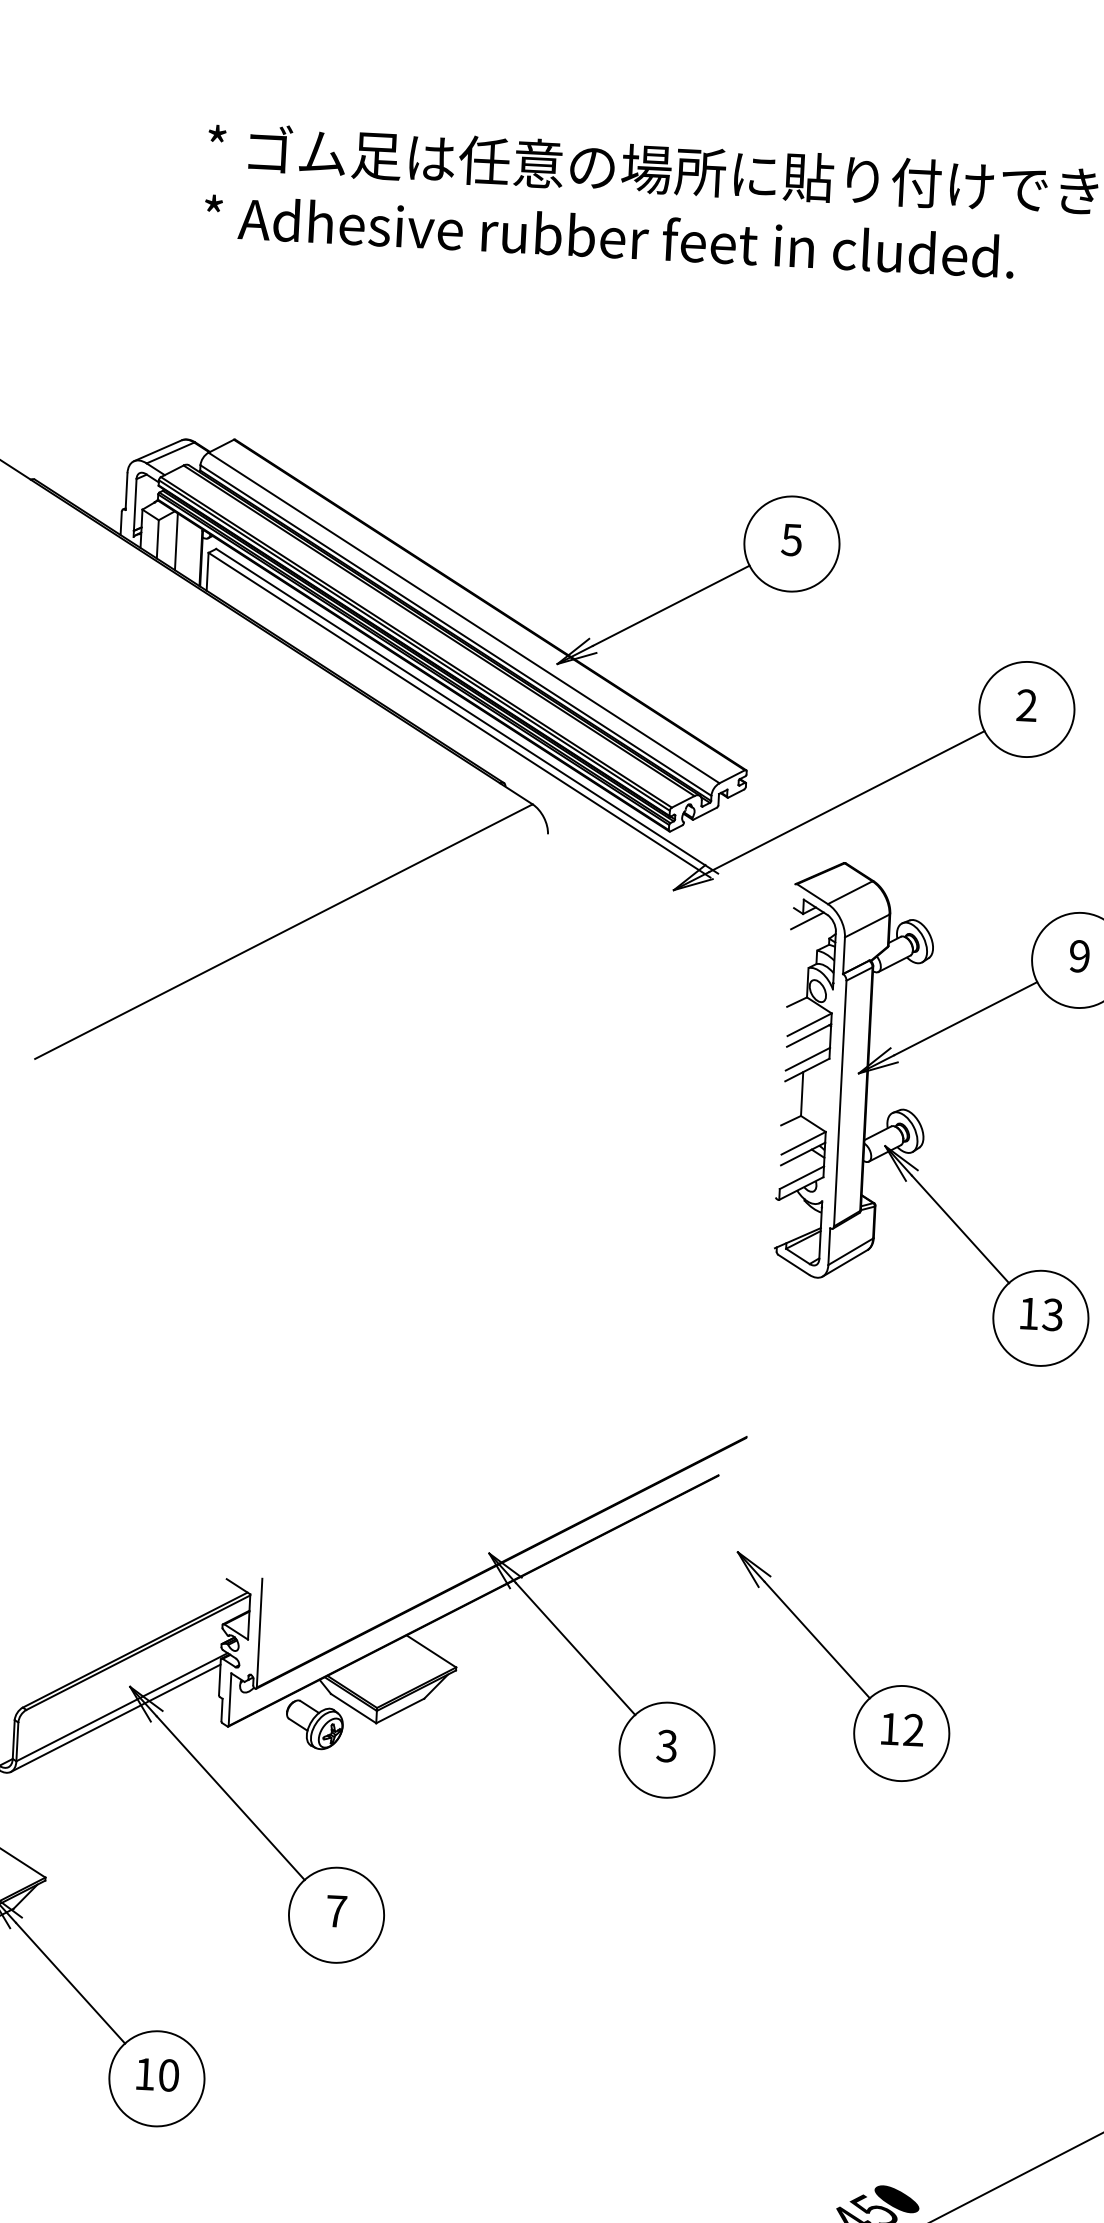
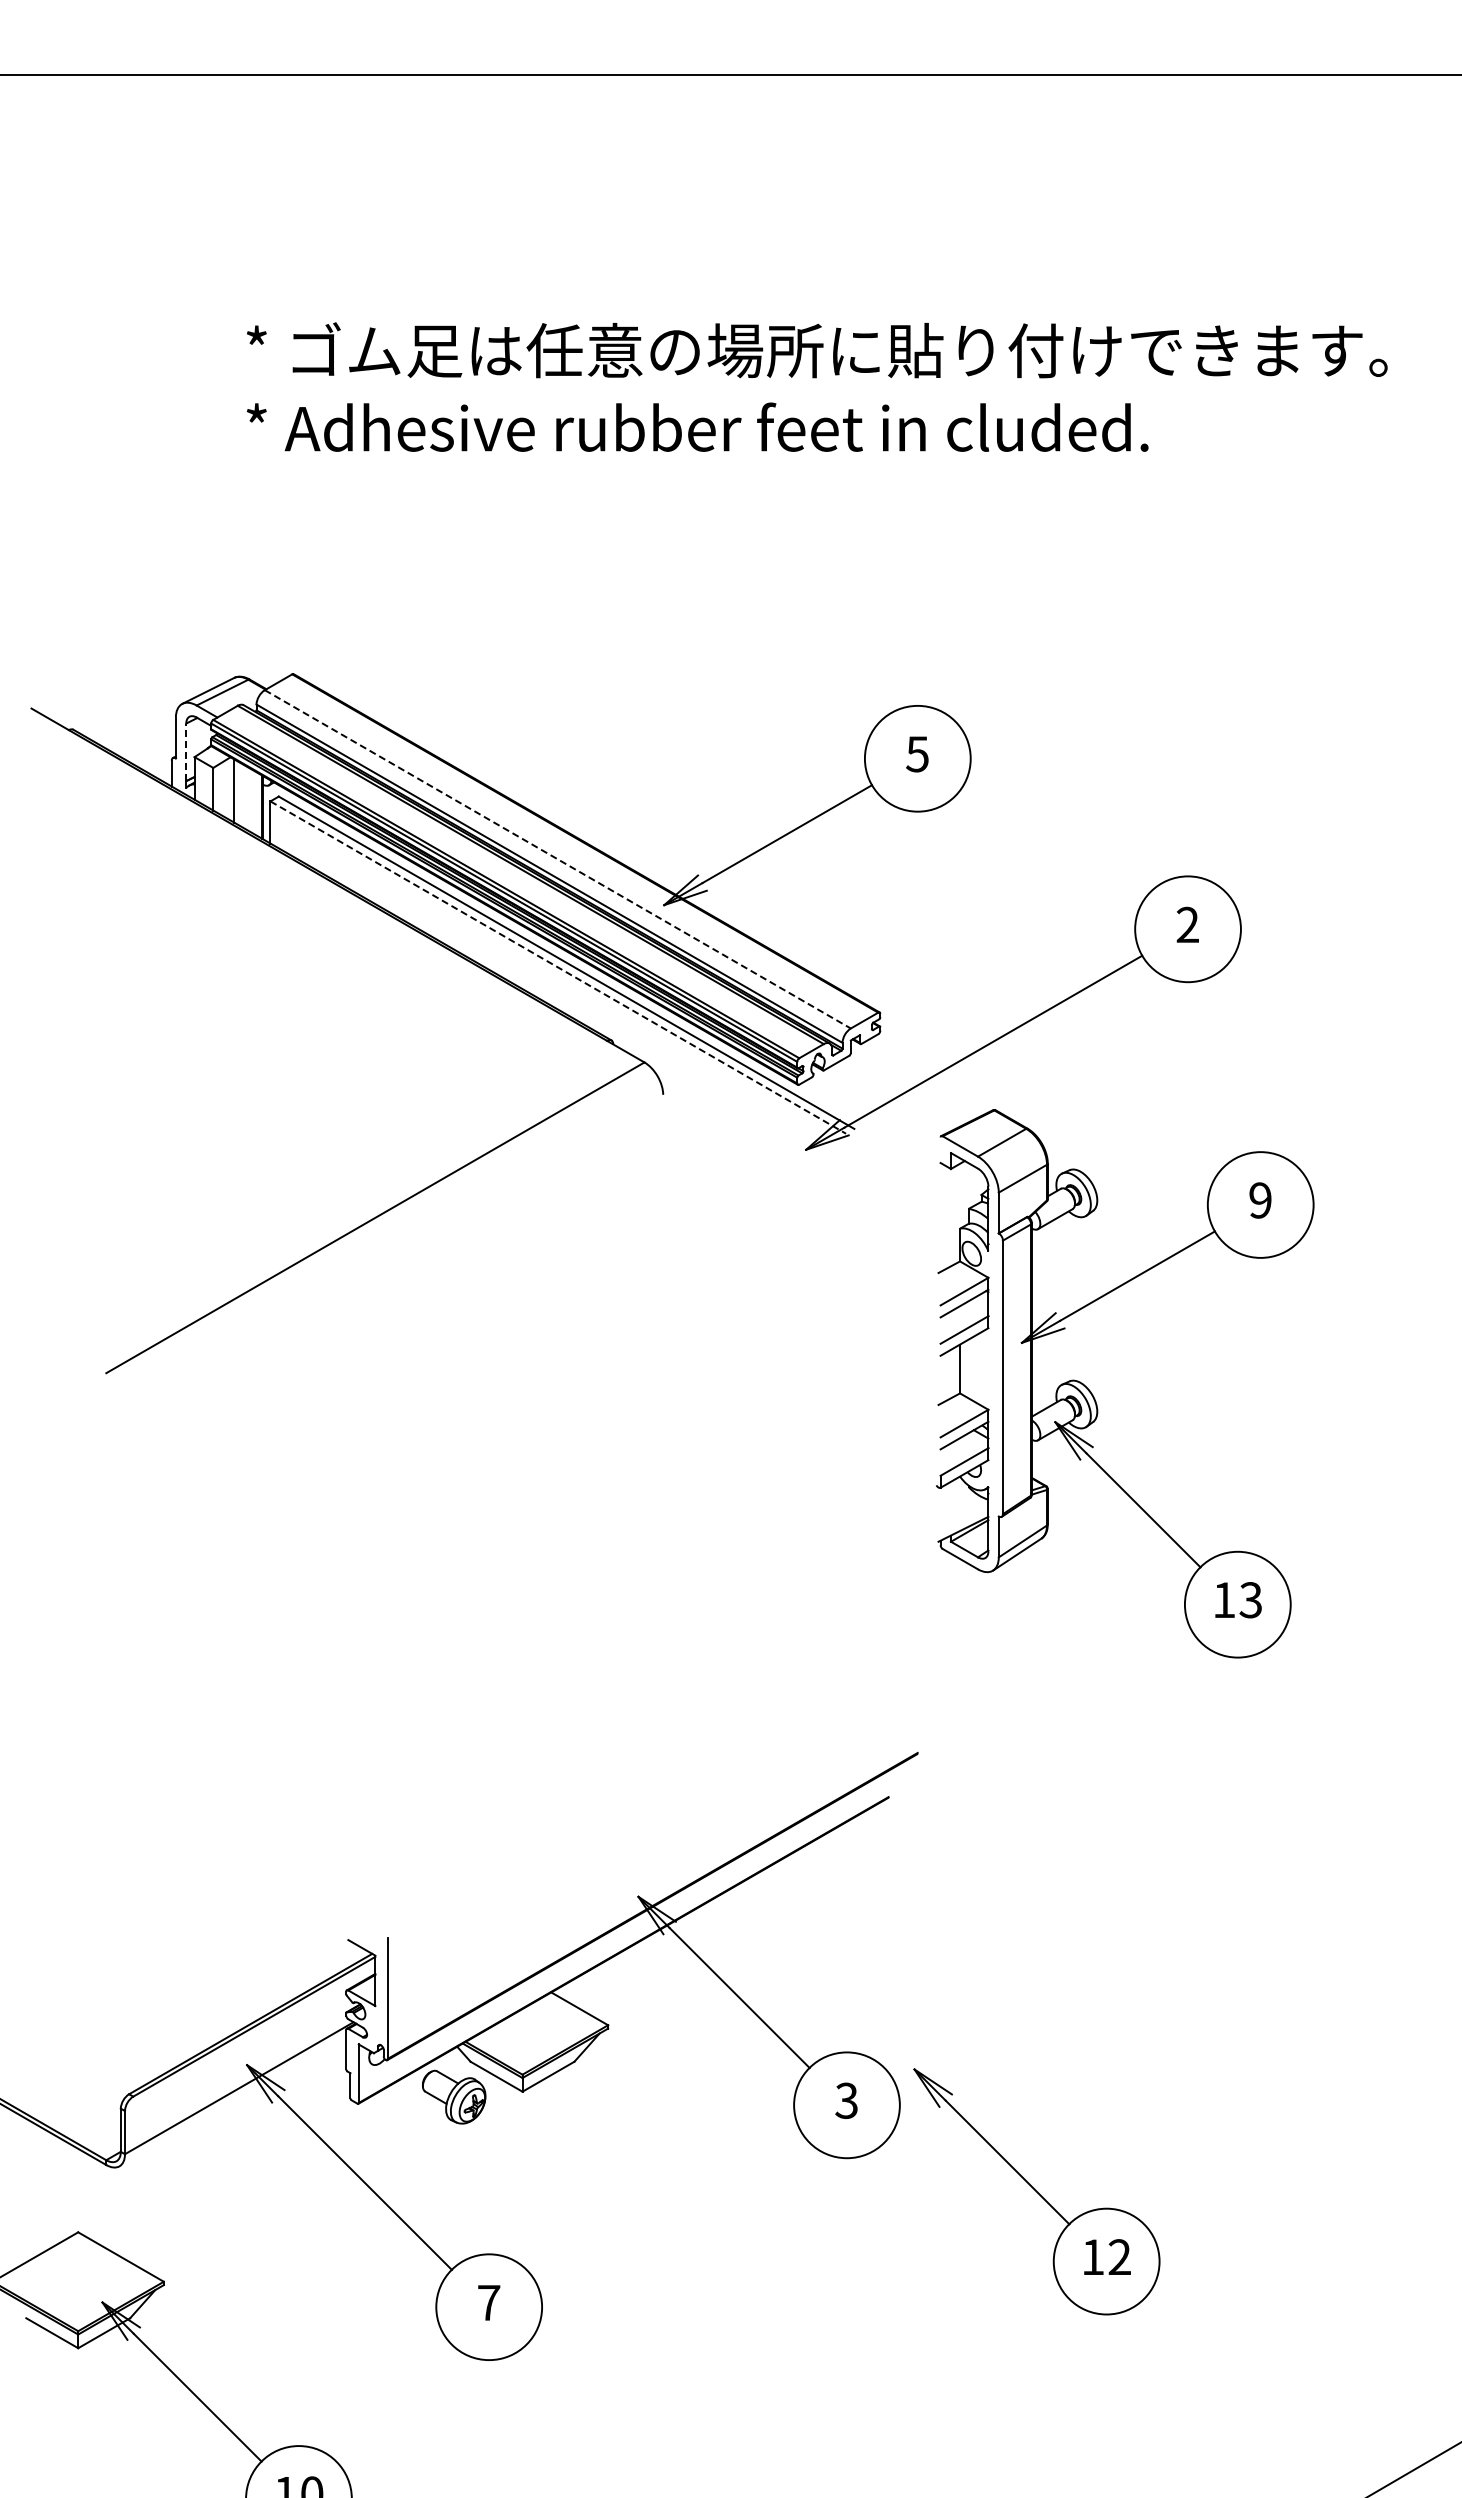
line: (135, 505) -> (186, 752), solid -> dashed
line: (464, 618) -> (558, 859), solid -> dashed
line: (459, 715) -> (558, 967), solid -> dashed
line: (806, 920) -> (955, 1176), removed
part: (841, 1667) -> (1036, 2191), moved
line: (115, 1717) -> (232, 2100), removed

